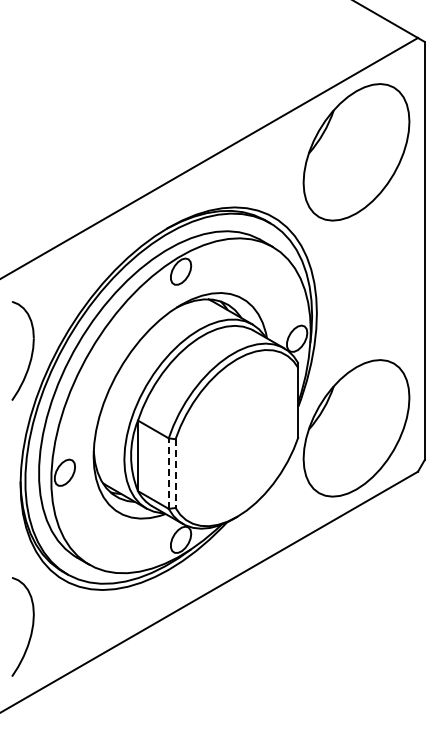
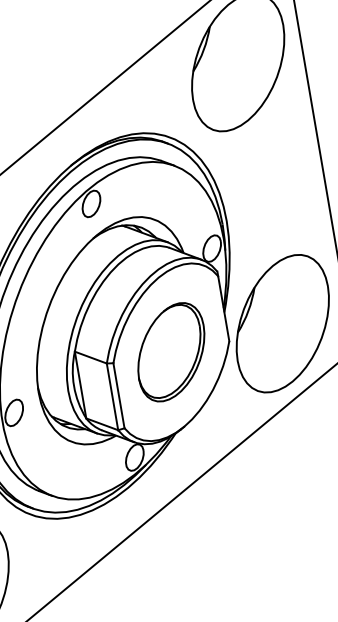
part: (236, 437) -> (170, 351), added
line: (168, 473) -> (112, 396), dashed -> solid
line: (175, 474) -> (119, 396), dashed -> solid

